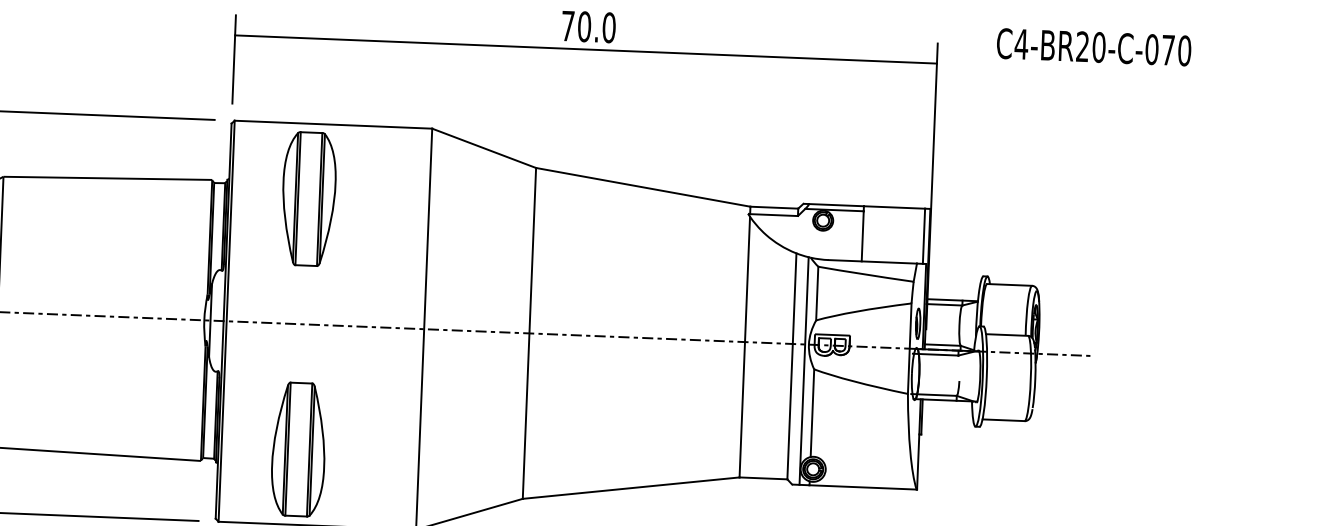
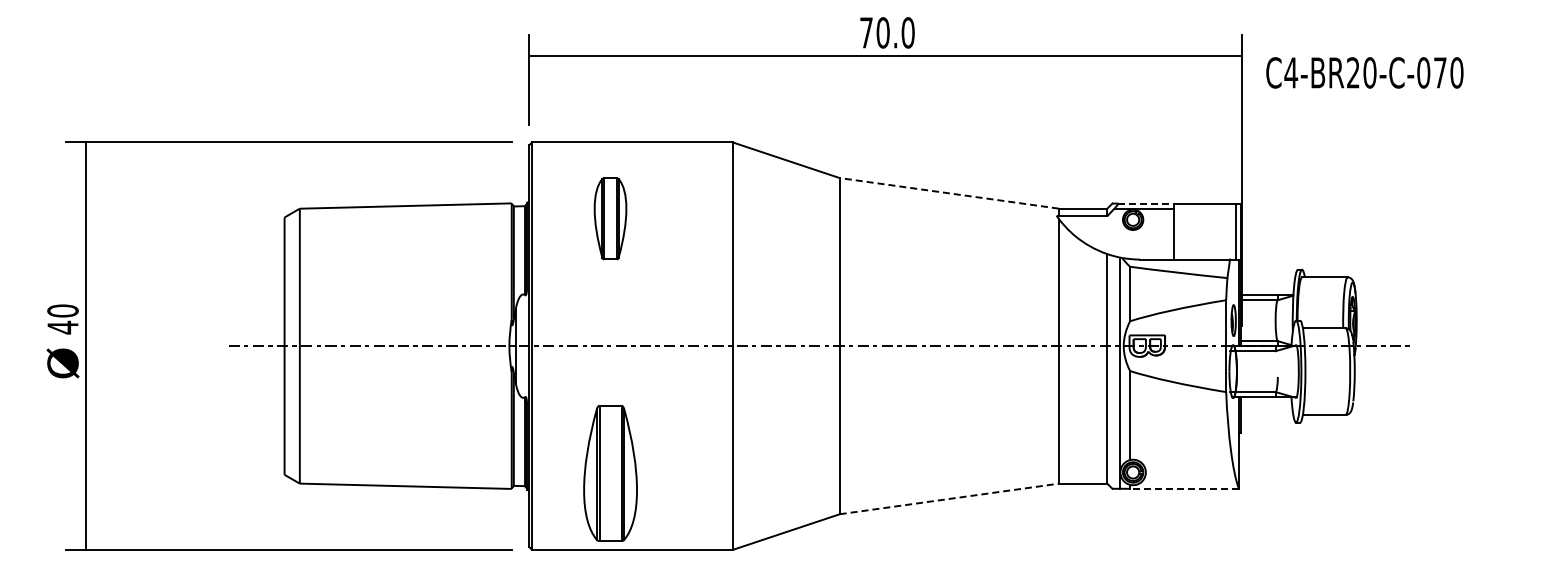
text: (1093, 46) -> (1364, 72), moved
line: (643, 187) -> (949, 193), solid -> dashed
part: (308, 198) -> (610, 218), size x0.6
line: (836, 205) -> (1146, 203), solid -> dashed
line: (631, 487) -> (949, 498), solid -> dashed
line: (862, 487) -> (1183, 488), solid -> dashed

